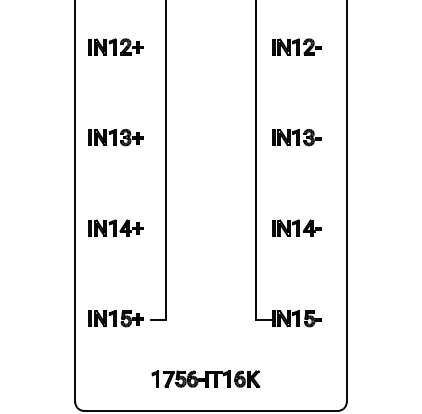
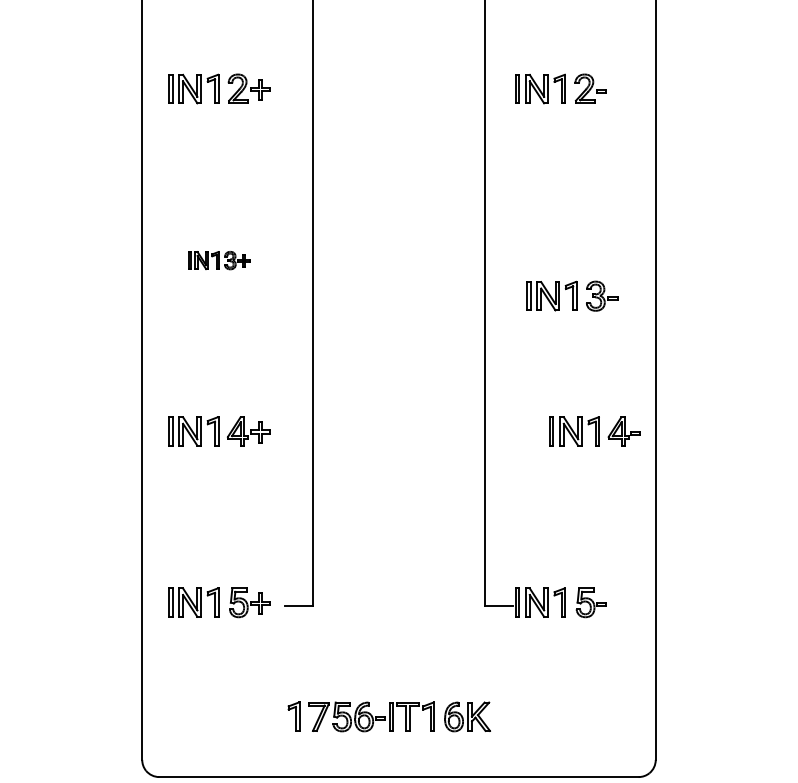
part: (115, 137) -> (218, 260), size x0.6
part: (296, 137) -> (572, 296), moved
part: (296, 227) -> (594, 430), moved

